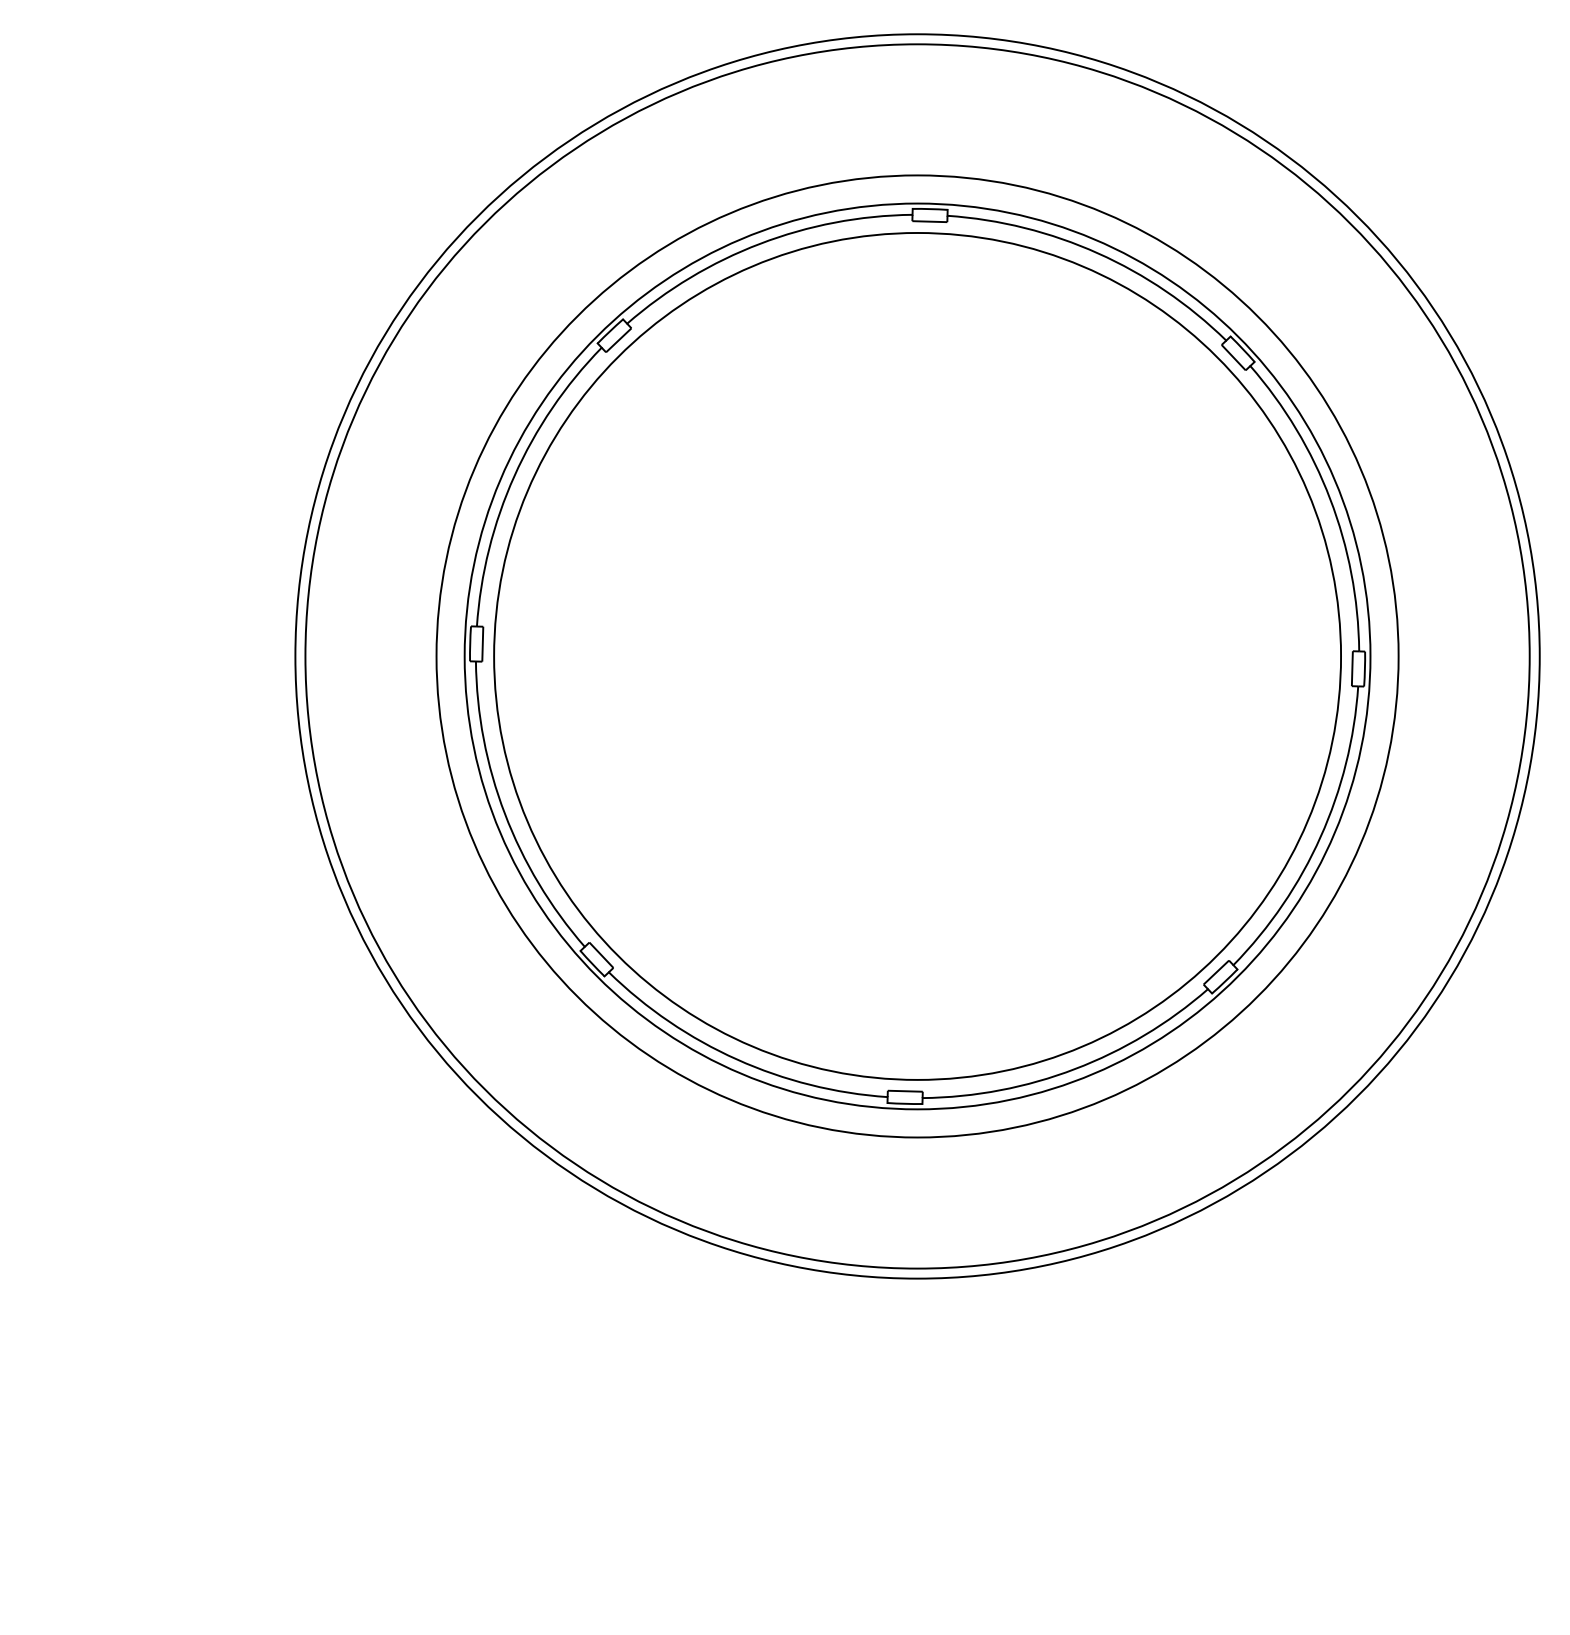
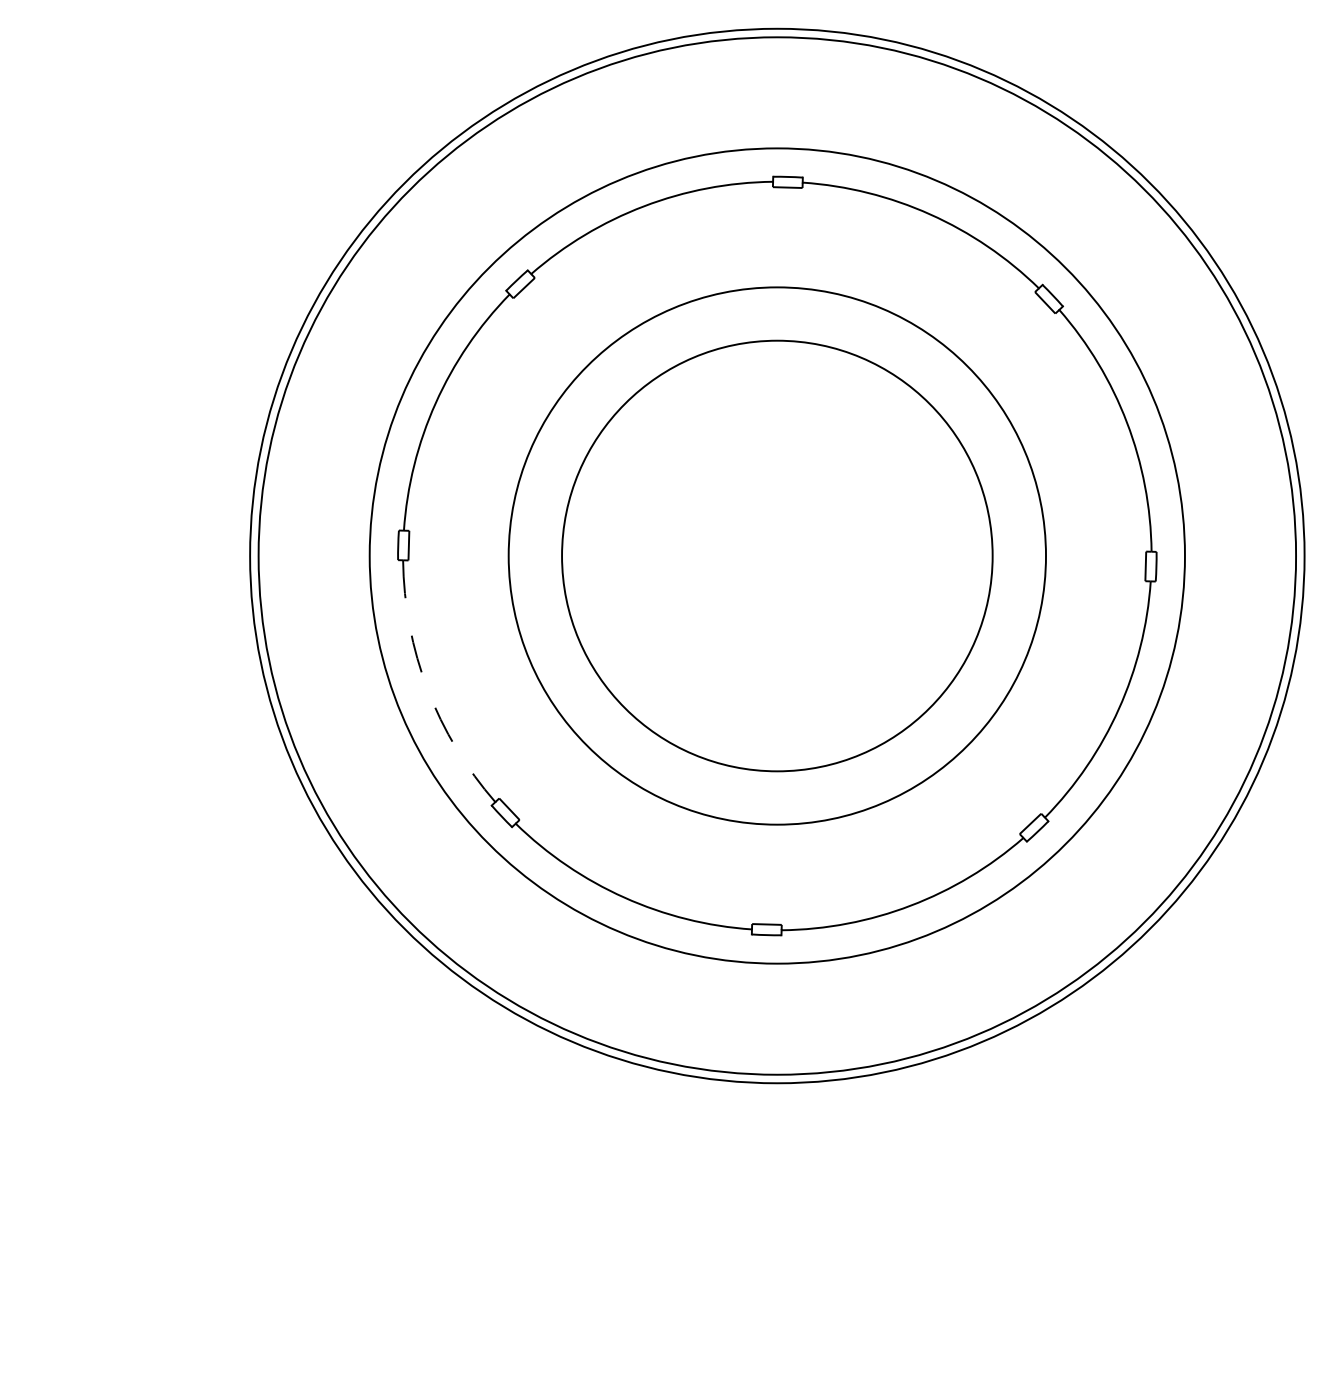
circle: (917, 655) -> (777, 555), size x0.6
circle: (917, 656) -> (777, 556), size x0.7
arc: (504, 813) -> (427, 689), solid -> dashed

